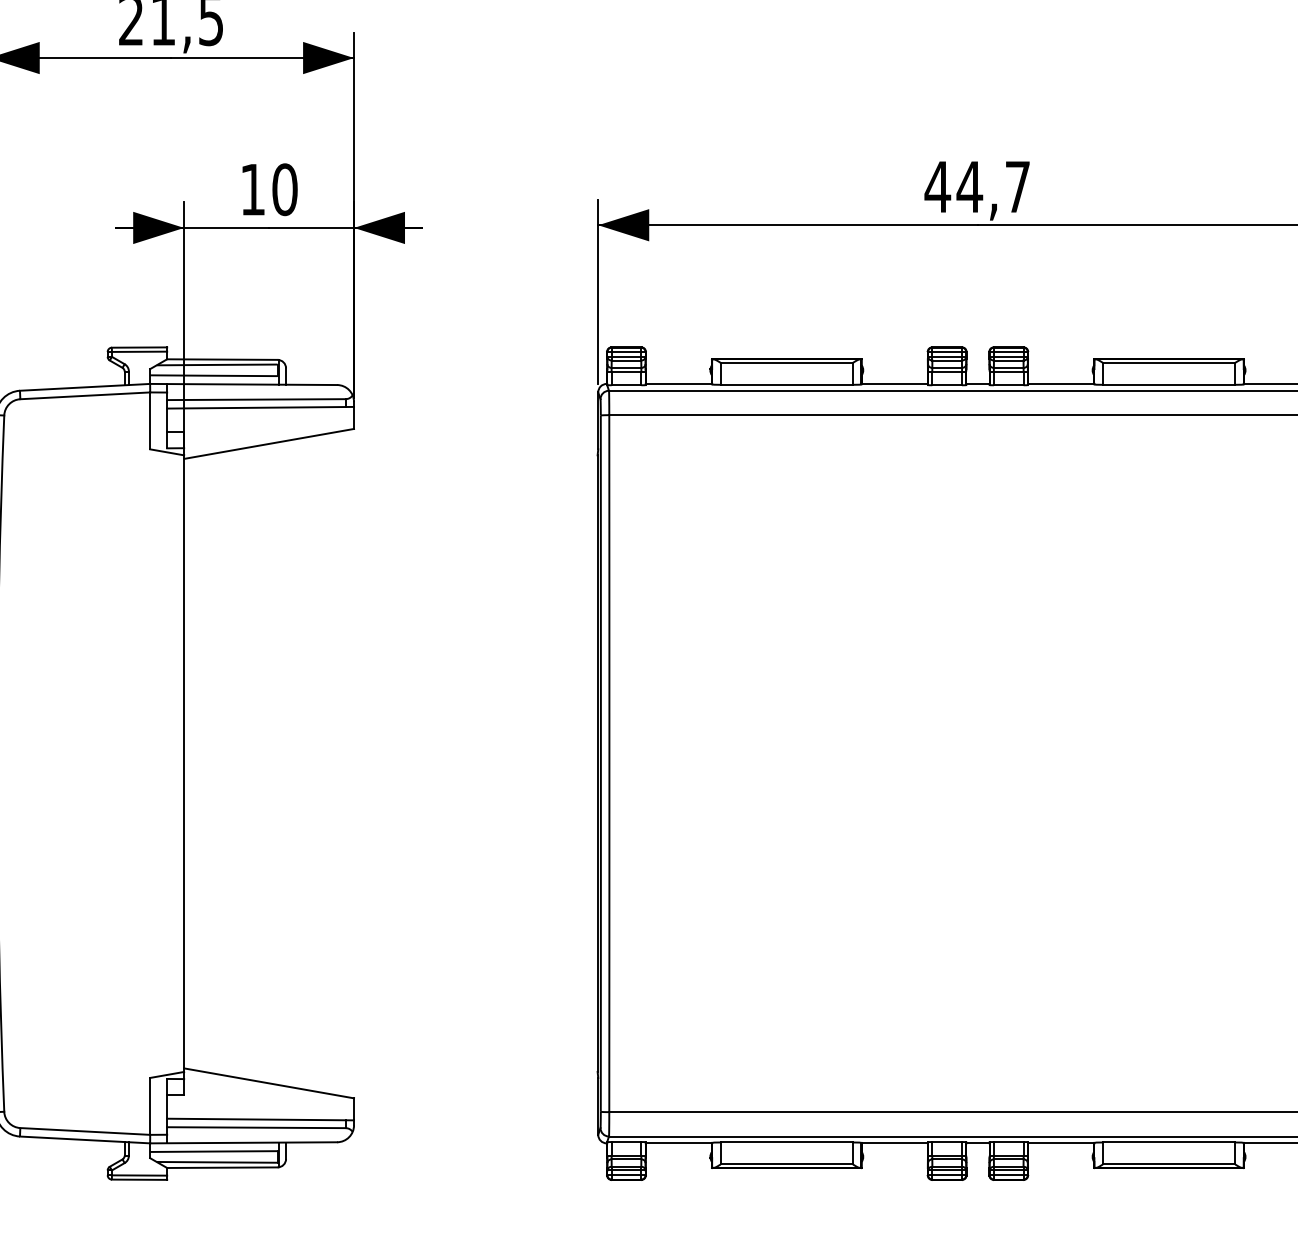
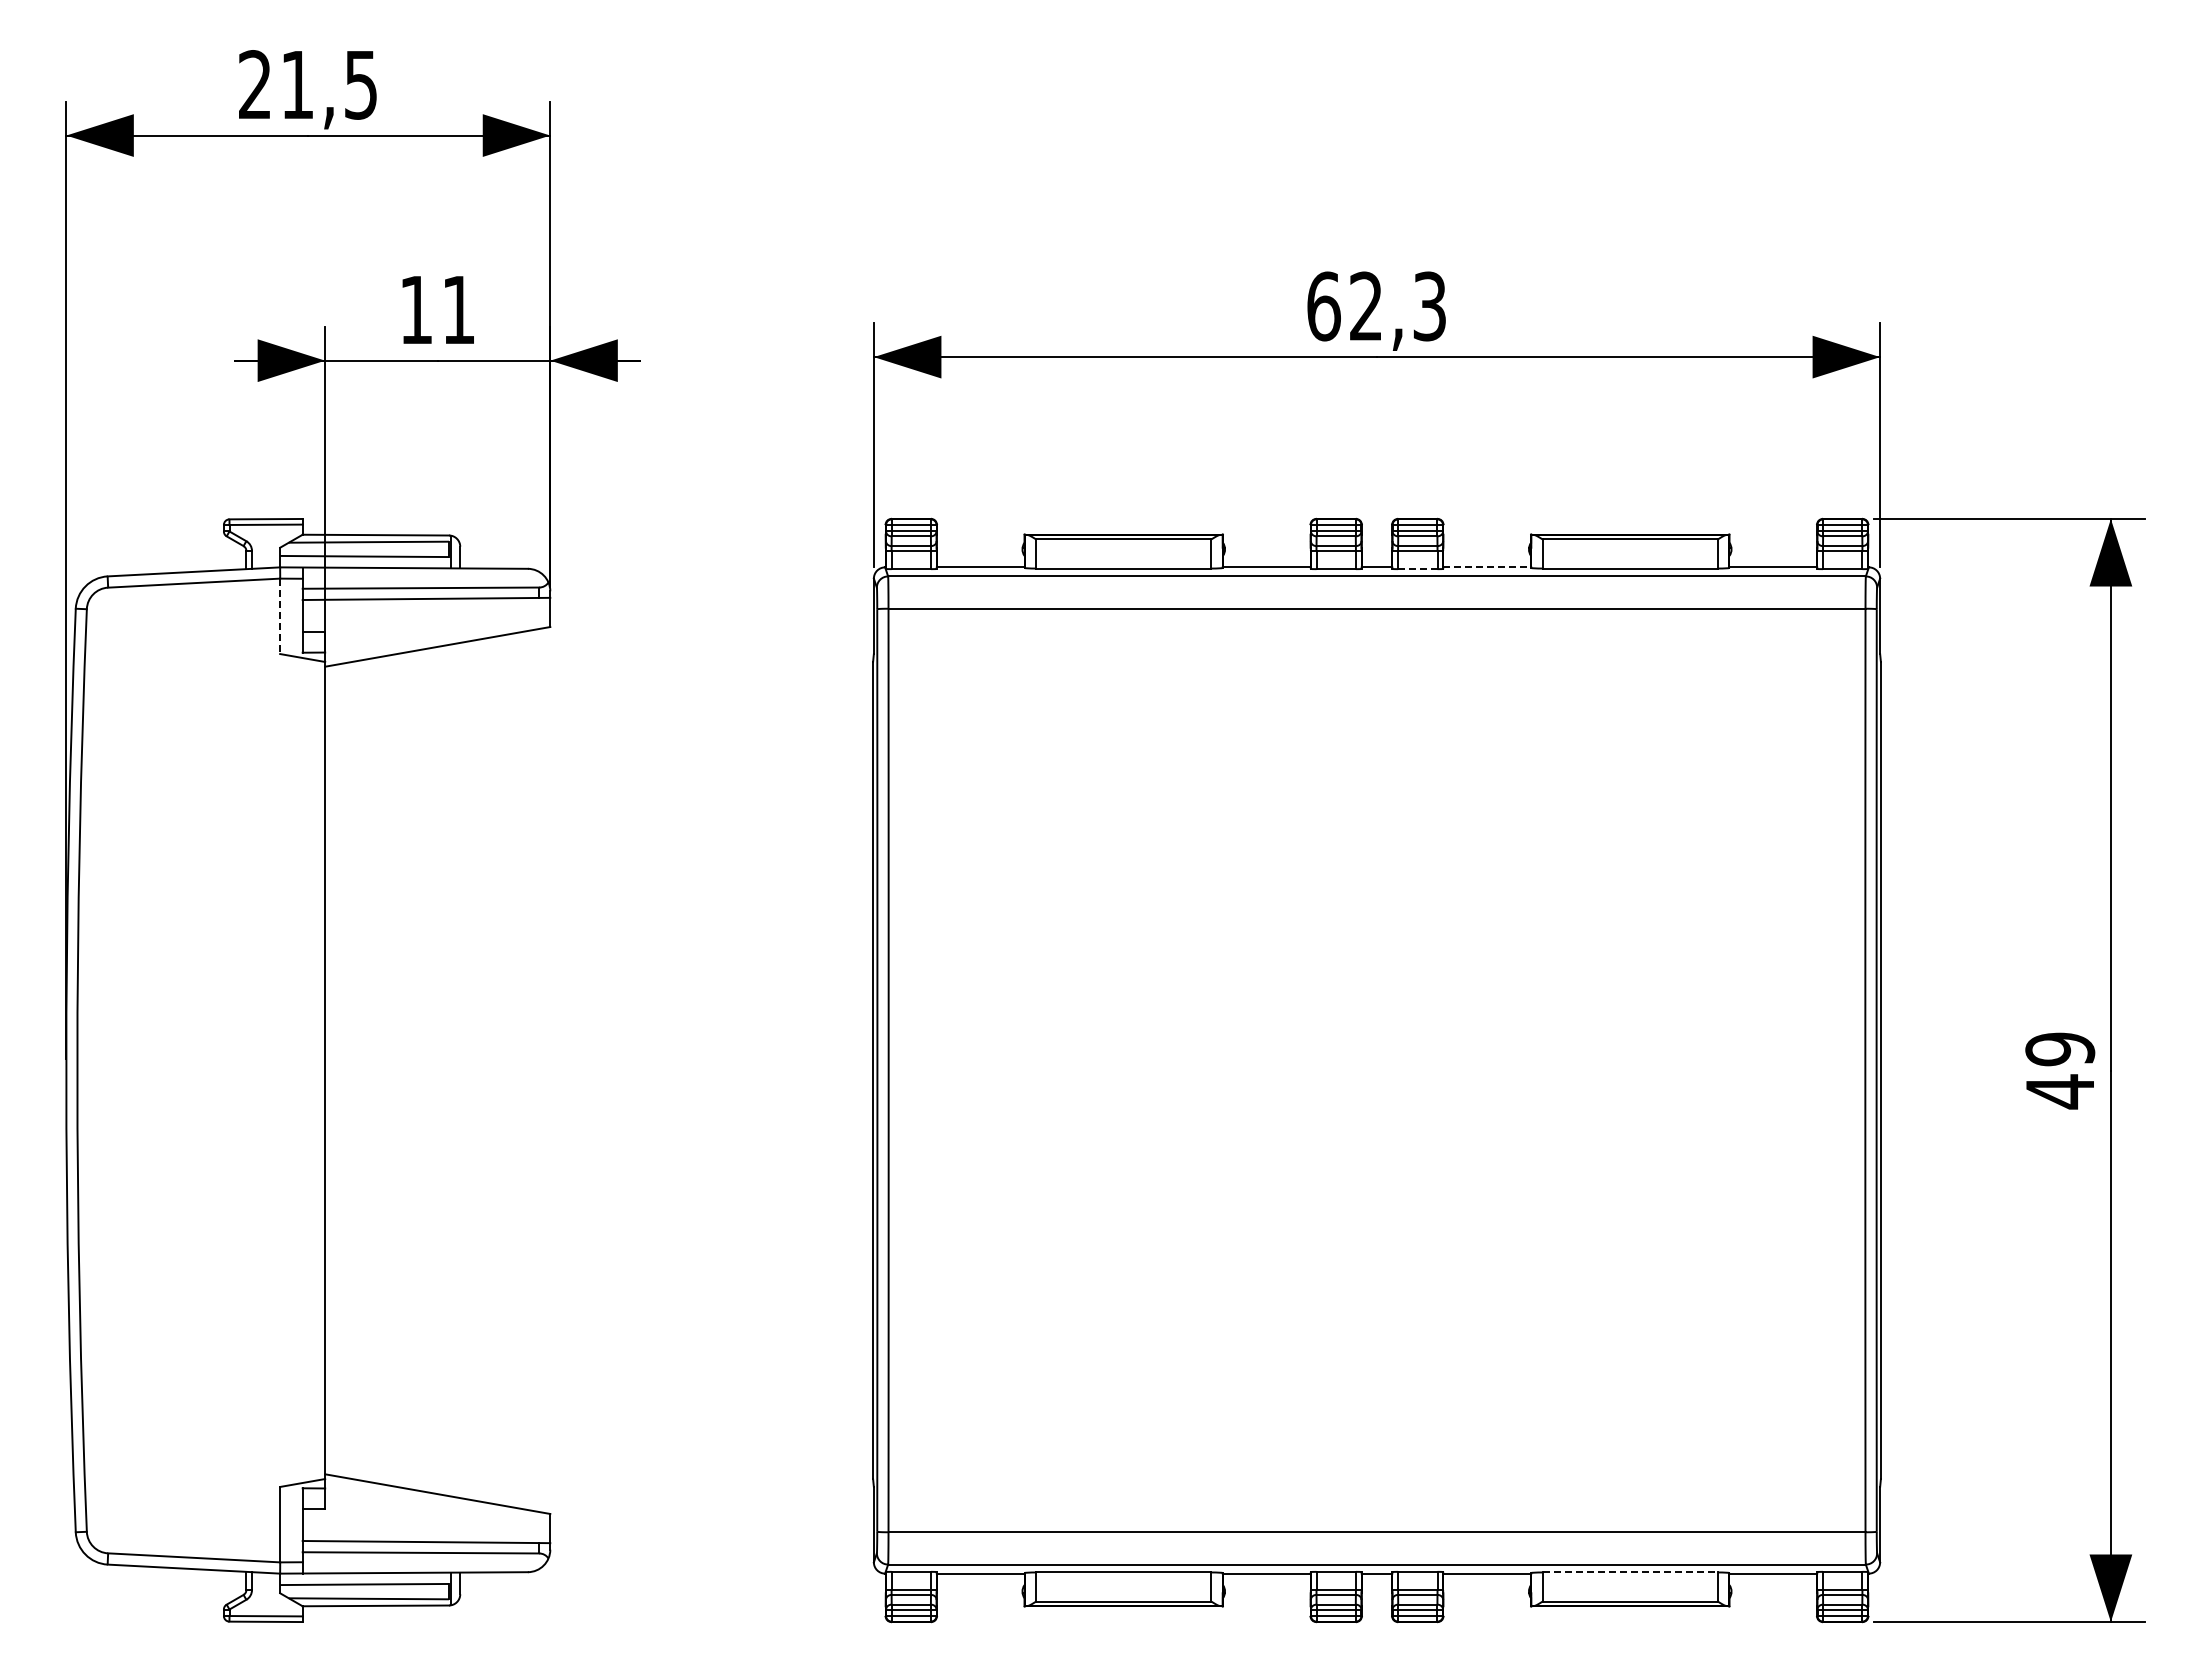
text: (976, 187) -> (1375, 306), 44,7 -> 62,3
text: (284, 189) -> (458, 309), 10 -> 11
line: (1061, 384) -> (1487, 567), solid -> dashed
line: (1008, 385) -> (1417, 569), solid -> dashed
line: (150, 421) -> (280, 616), solid -> dashed
line: (1169, 1142) -> (1630, 1572), solid -> dashed

